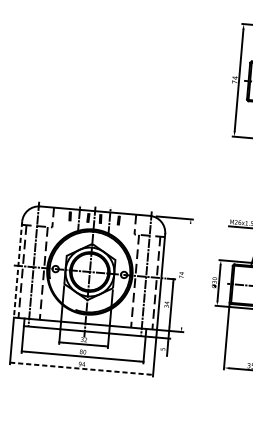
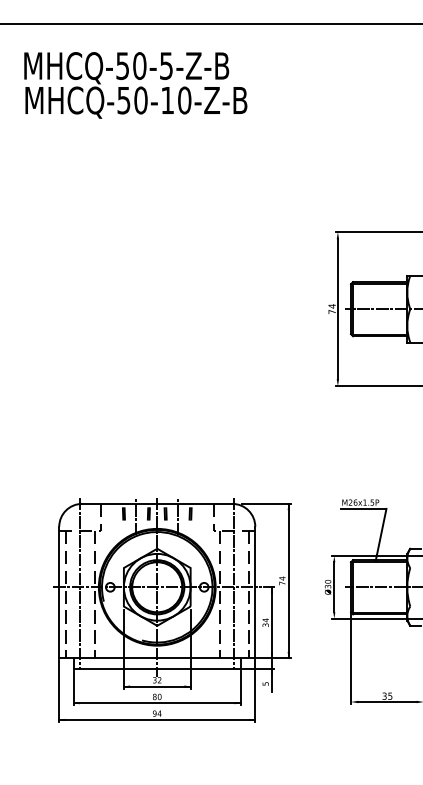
line: (18, 269) -> (59, 592), dashed -> solid
line: (186, 275) -> (288, 580), added
line: (81, 368) -> (157, 719), dashed -> solid

